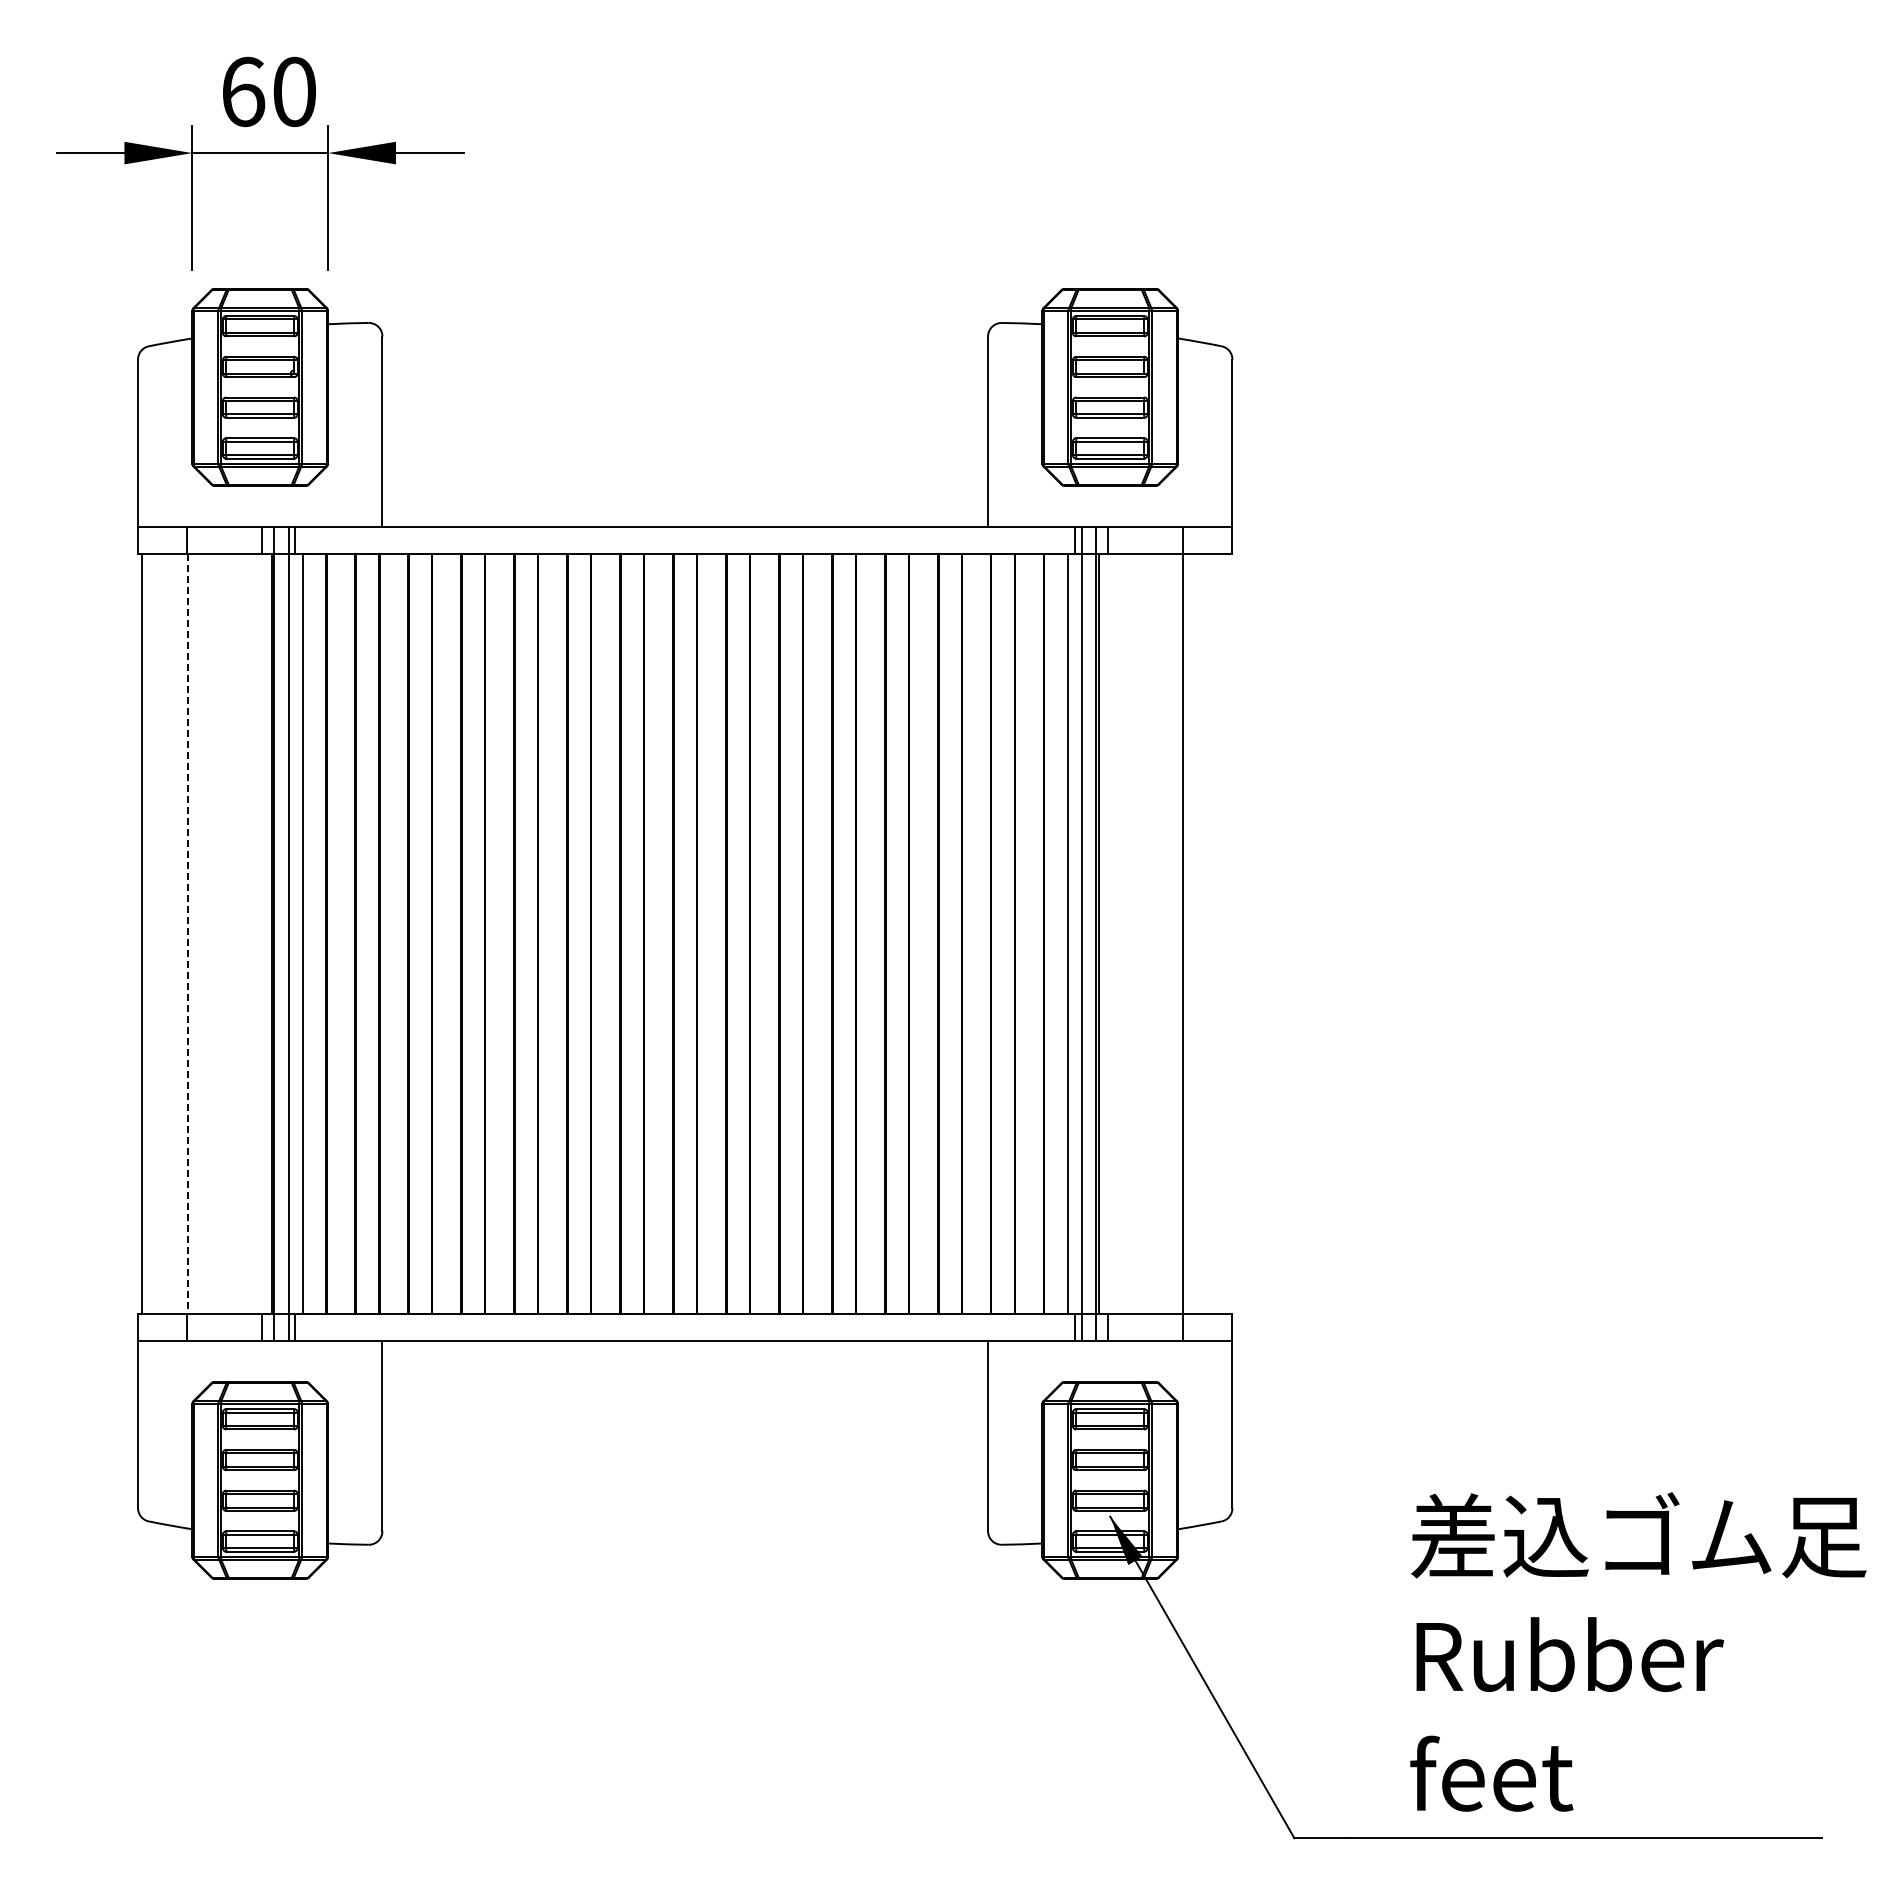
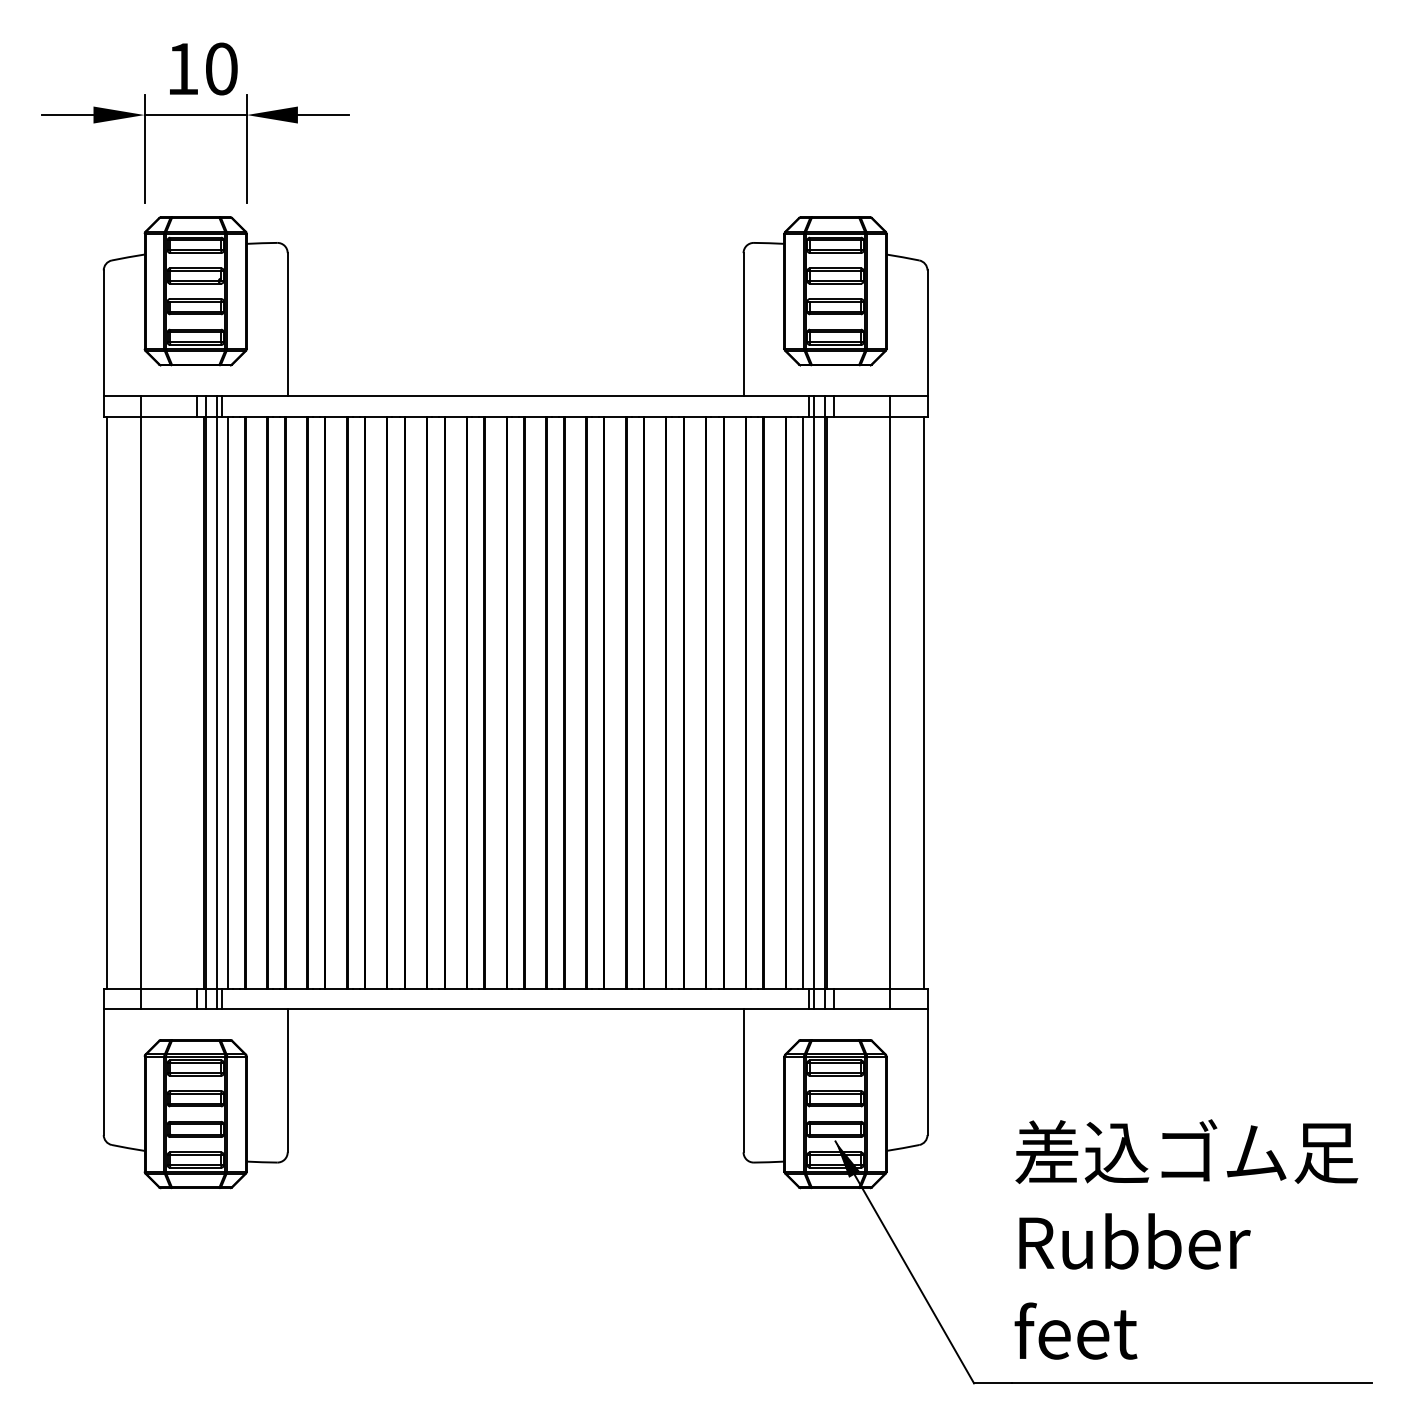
text: (244, 91) -> (183, 68), 60 -> 10
line: (1228, 933) -> (924, 702), added
line: (187, 934) -> (140, 703), dashed -> solid
text: (1638, 1651) -> (1186, 1239), moved

